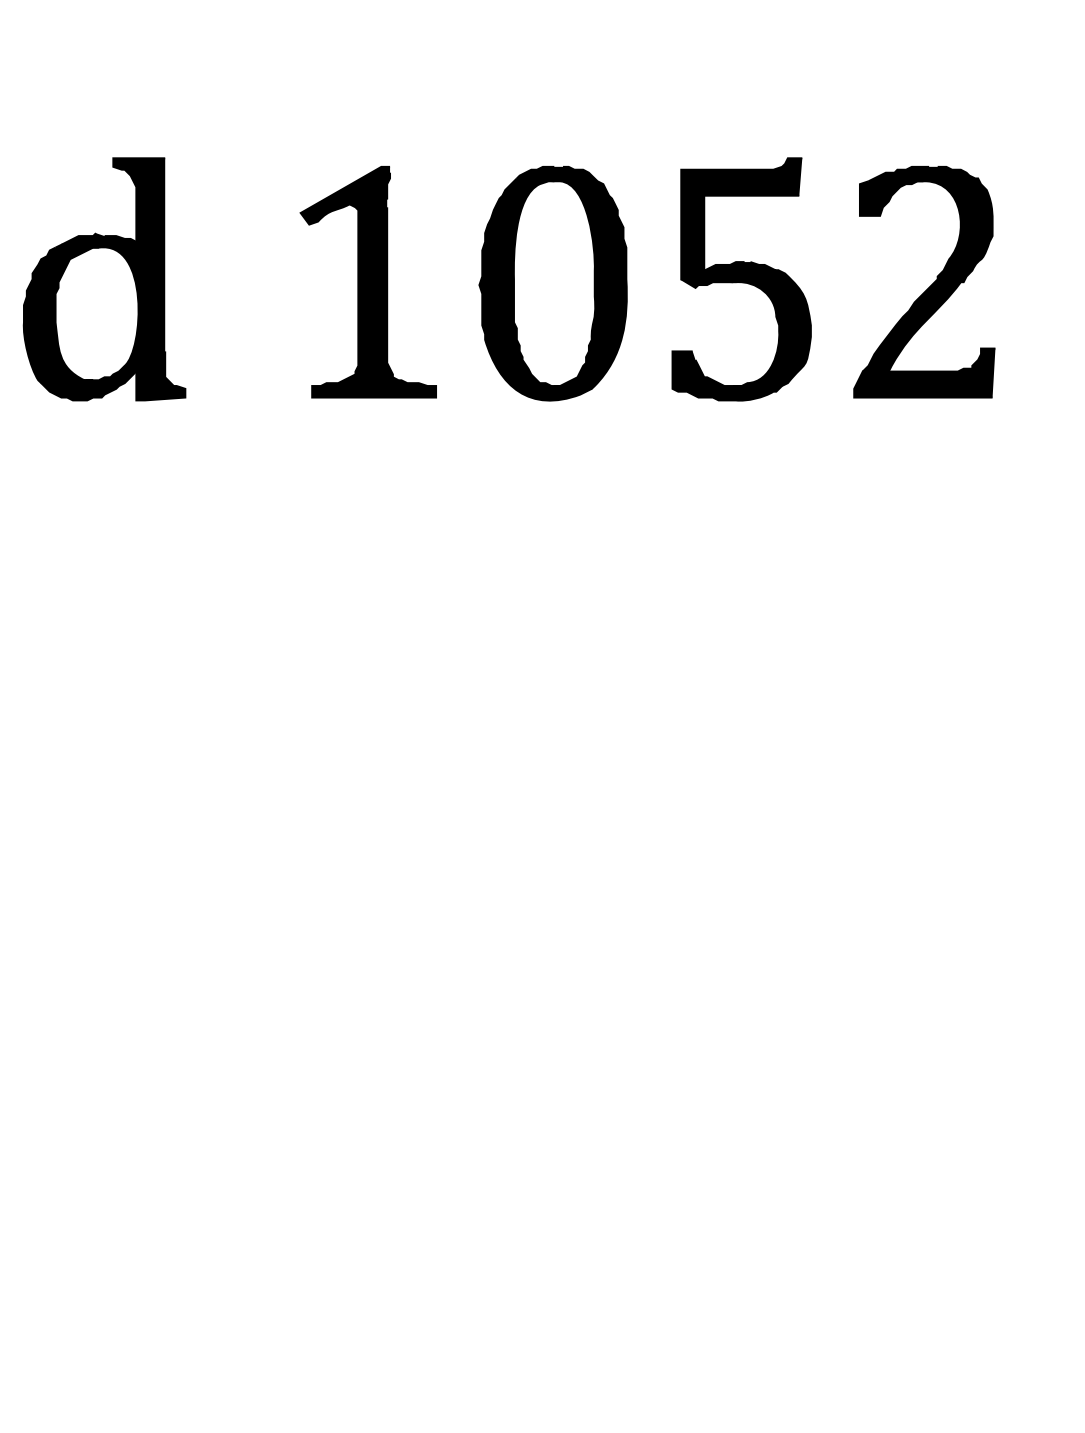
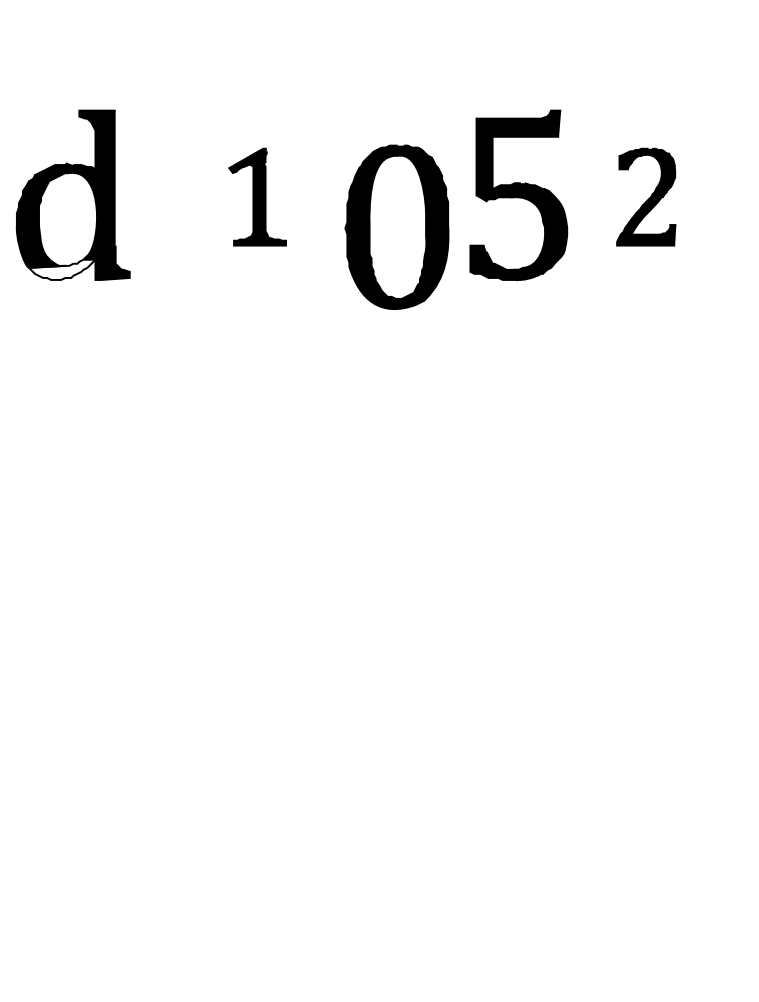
part: (368, 281) -> (257, 196), size x0.6
part: (924, 281) -> (646, 196), size x0.6
part: (552, 282) -> (396, 226), moved
fill: (87, 385) -> (61, 269), removed

